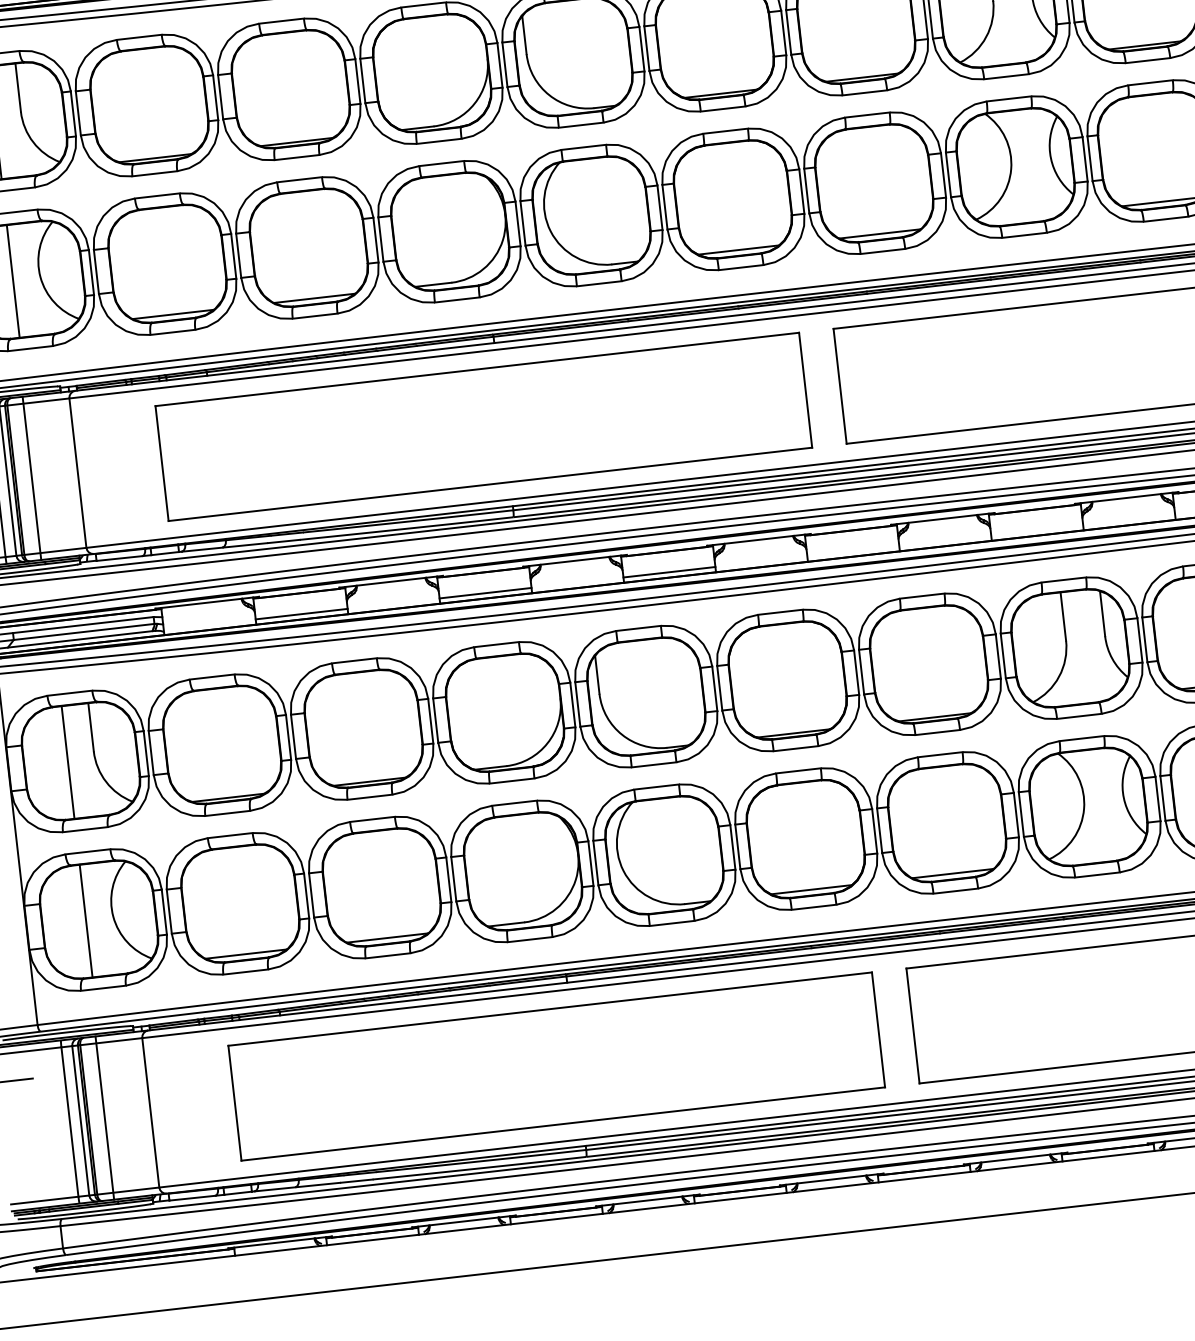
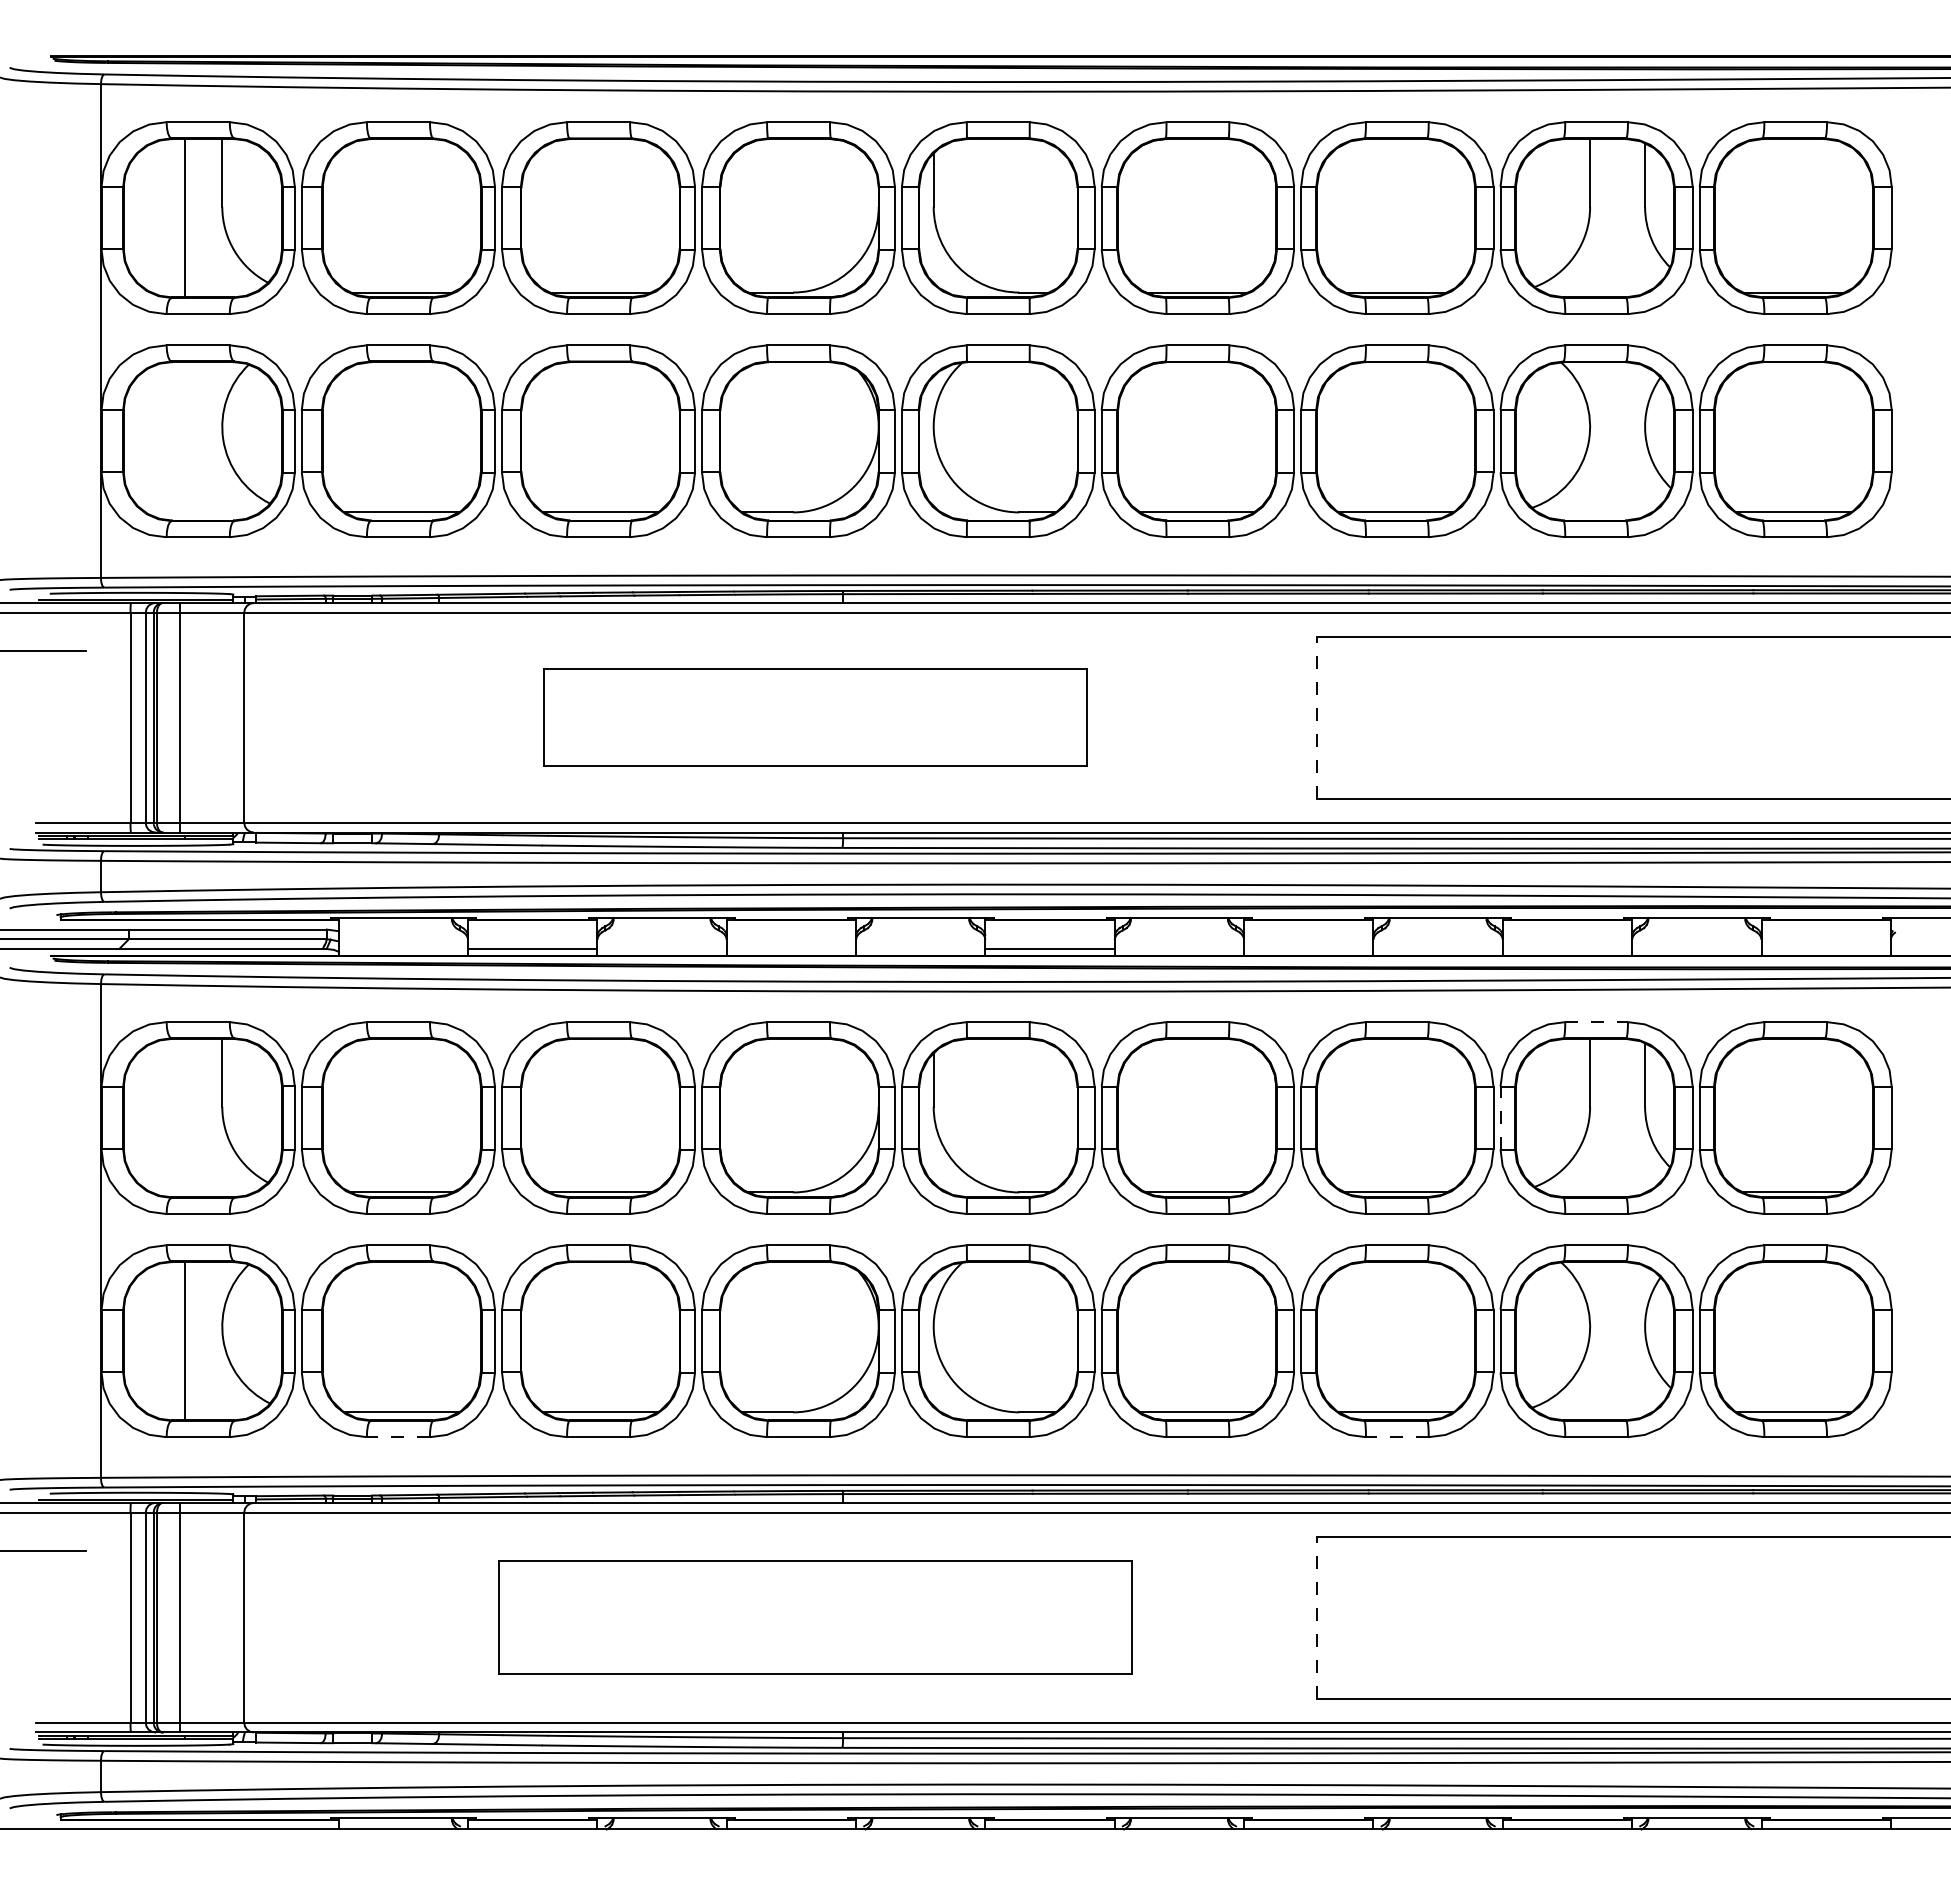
line: (13, 281) -> (184, 441), removed
line: (840, 386) -> (1316, 717), solid -> dashed
part: (483, 426) -> (815, 717), size x0.6
line: (1064, 580) -> (1597, 1022), solid -> dashed
line: (485, 592) -> (791, 948), removed
line: (1003, 655) -> (1500, 1117), solid -> dashed
line: (67, 762) -> (184, 1117), removed
line: (955, 891) -> (1396, 1437), solid -> dashed
line: (245, 972) -> (398, 1437), solid -> dashed
line: (912, 1025) -> (1316, 1617), solid -> dashed
part: (556, 1066) -> (815, 1617), size x0.7

